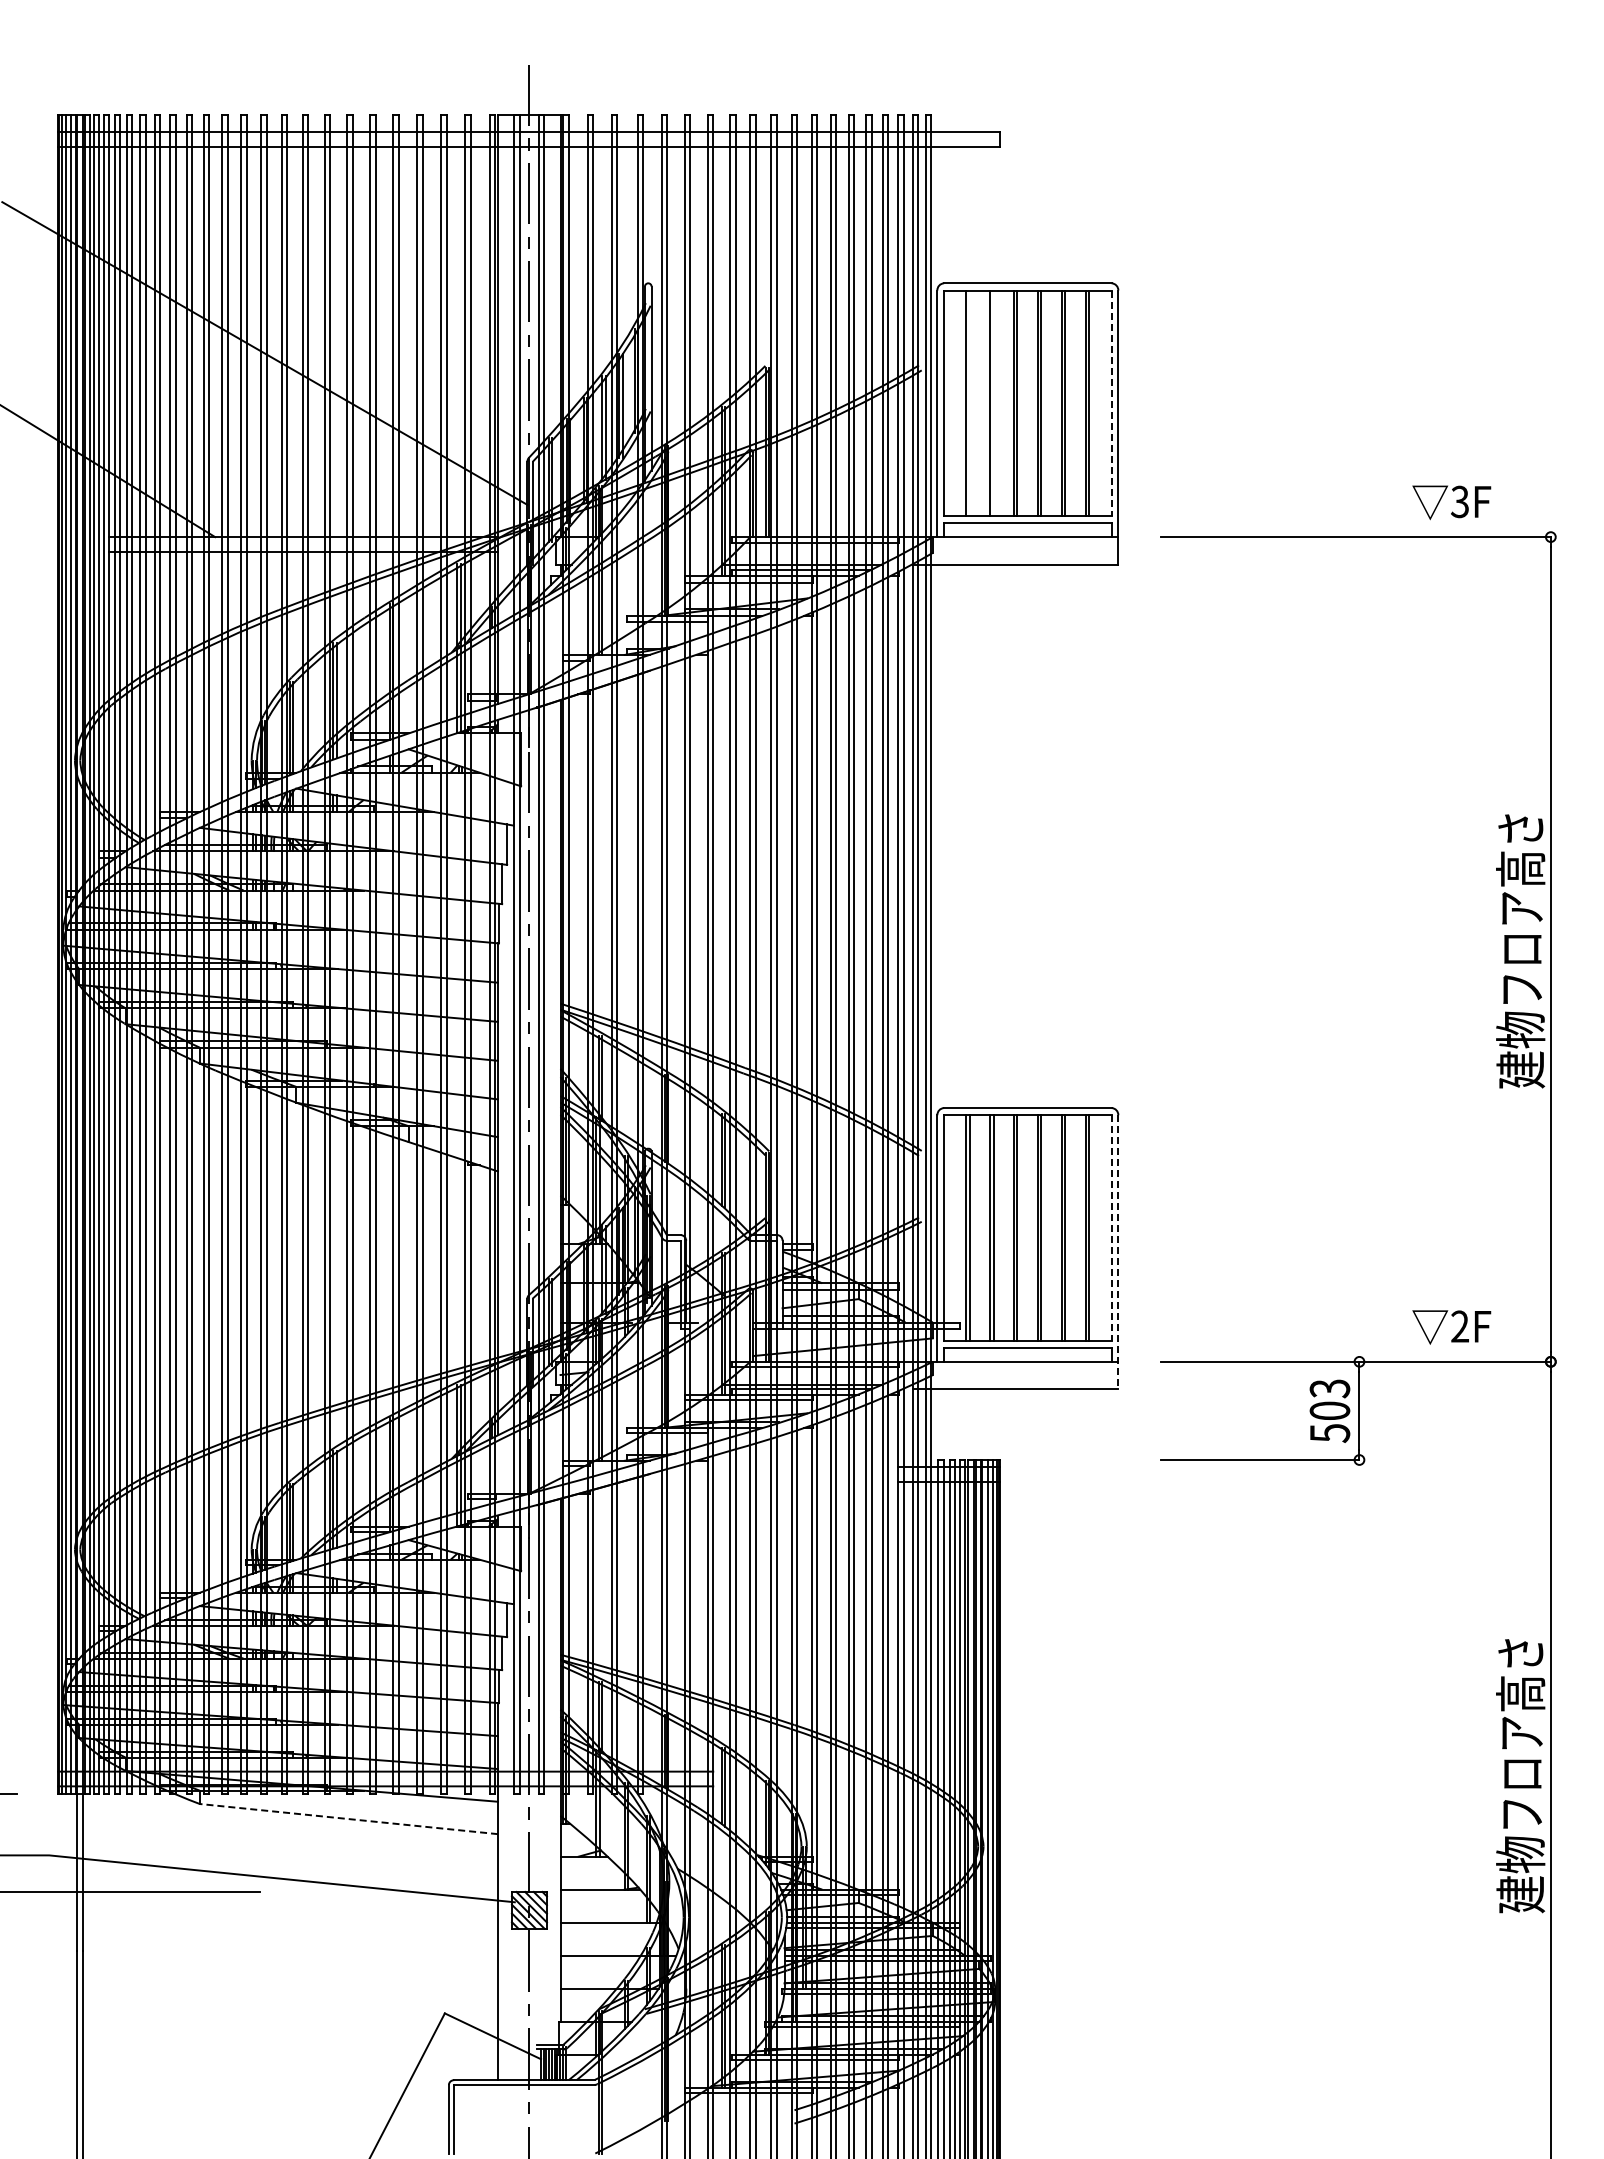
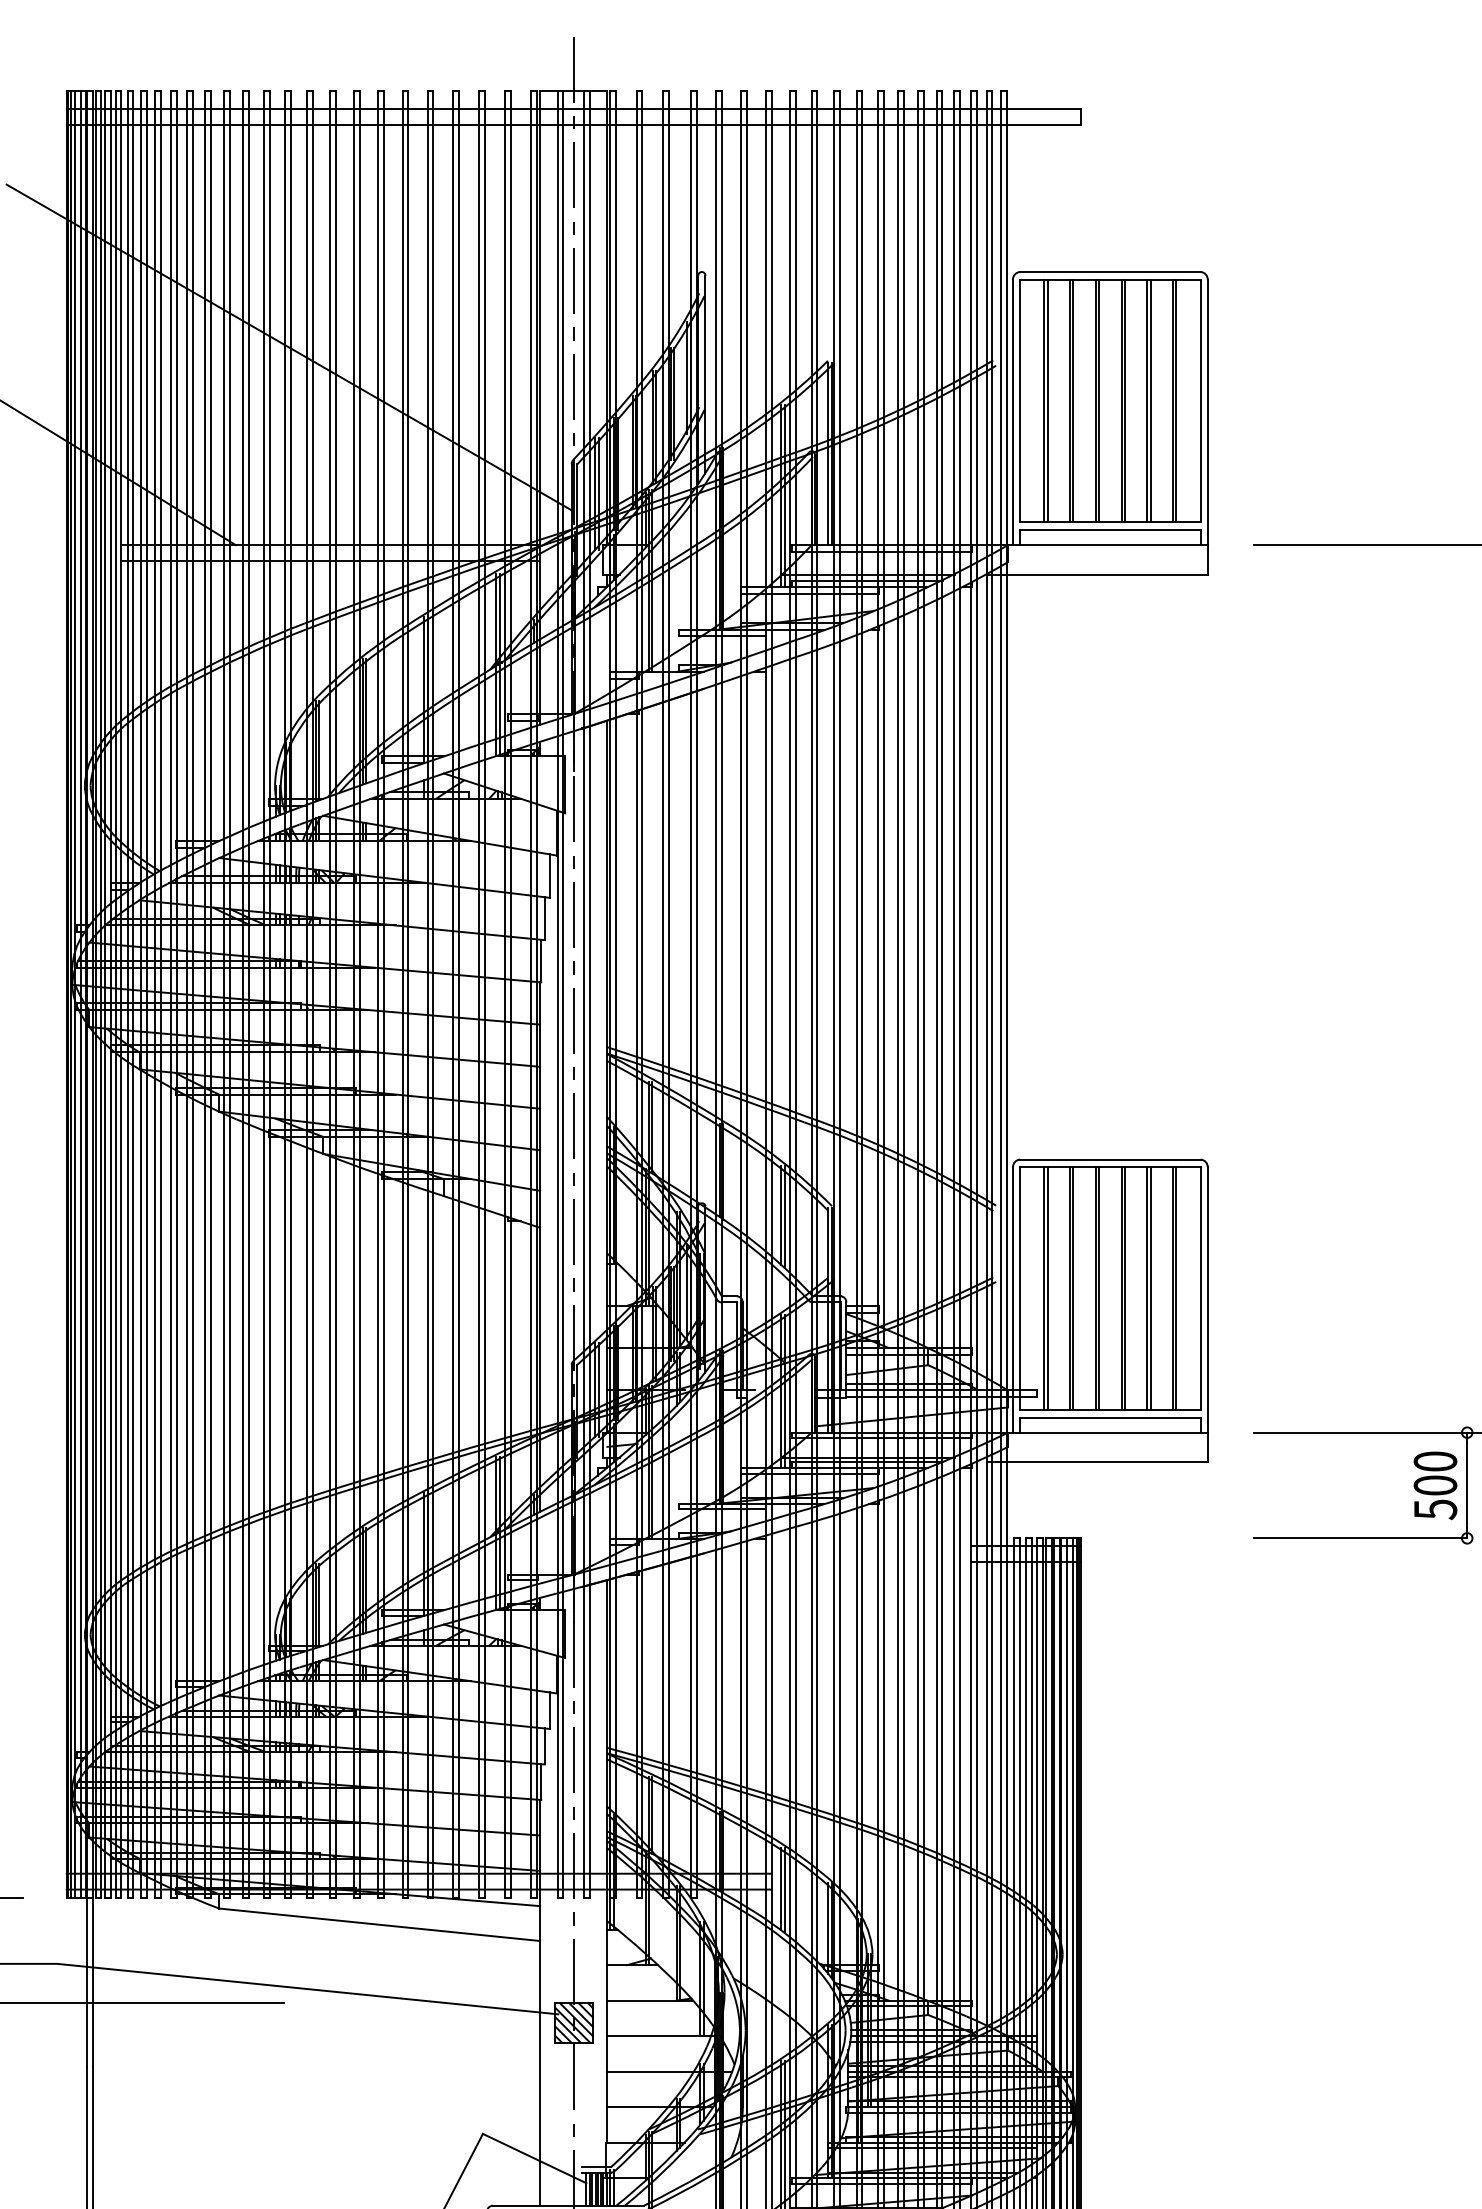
line: (969, 402) -> (1047, 400), added
line: (993, 402) -> (1073, 400), added
line: (1111, 403) -> (1200, 401), dashed -> solid
line: (1111, 1227) -> (1200, 1288), dashed -> solid
line: (1118, 1252) -> (1207, 1315), dashed -> solid
text: (1329, 1388) -> (1434, 1461), 503 -> 500
line: (348, 1819) -> (379, 1925), dashed -> solid

